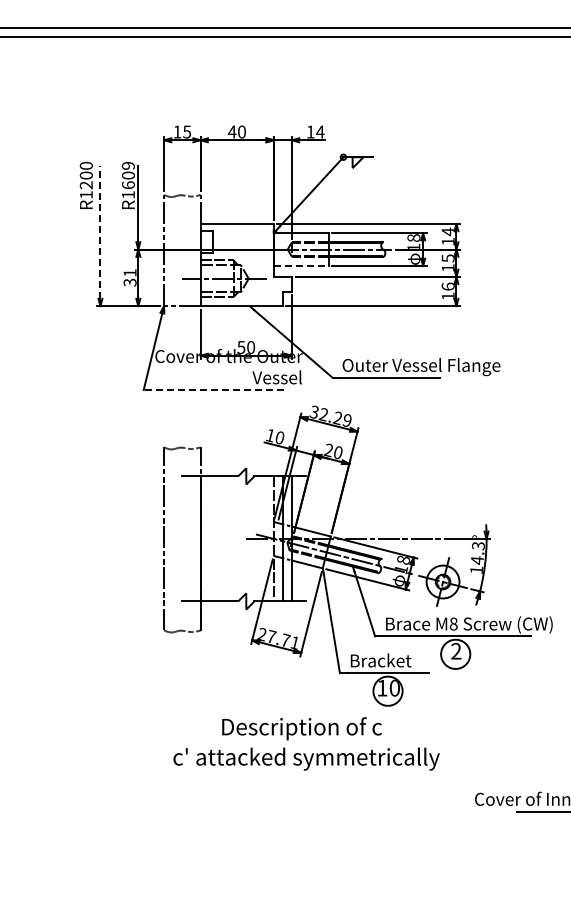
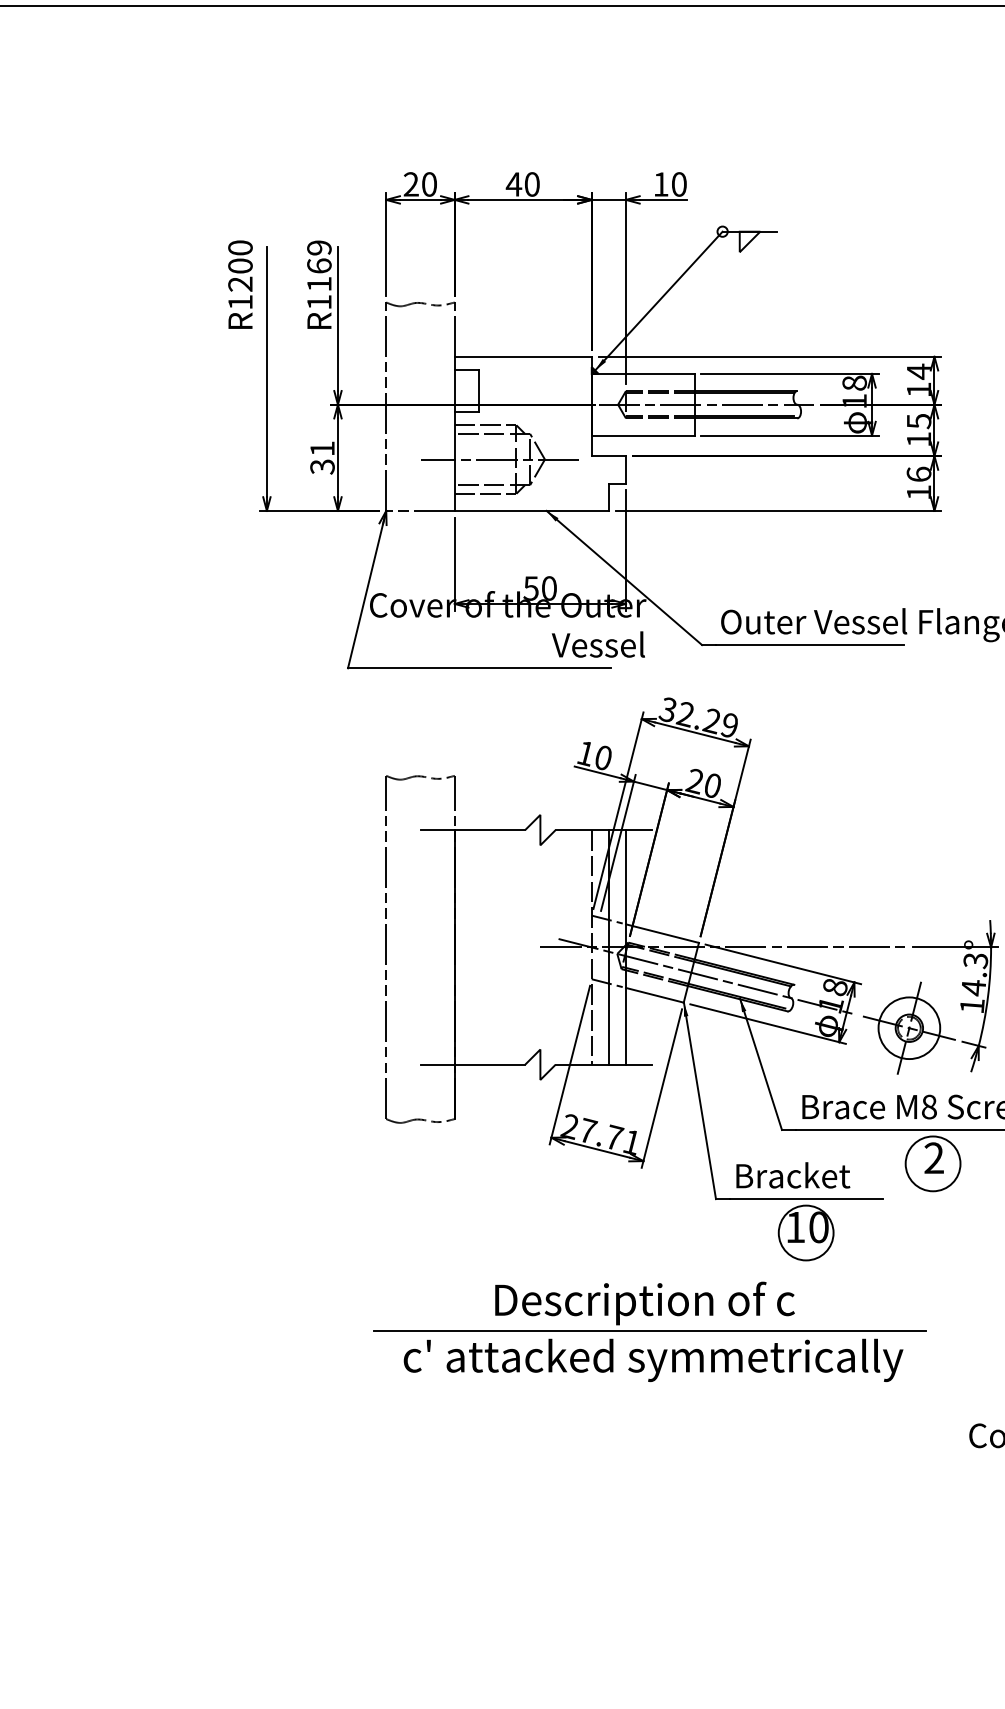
text: (182, 131) -> (420, 183), 15 -> 20
text: (320, 131) -> (679, 183), 14 -> 10
text: (127, 179) -> (317, 273), R1609 -> R1169
line: (100, 232) -> (266, 372), dashed -> solid
line: (301, 265) -> (643, 434), dashed -> solid
line: (213, 390) -> (478, 669), dashed -> solid
line: (304, 743) -> (649, 1331), added

